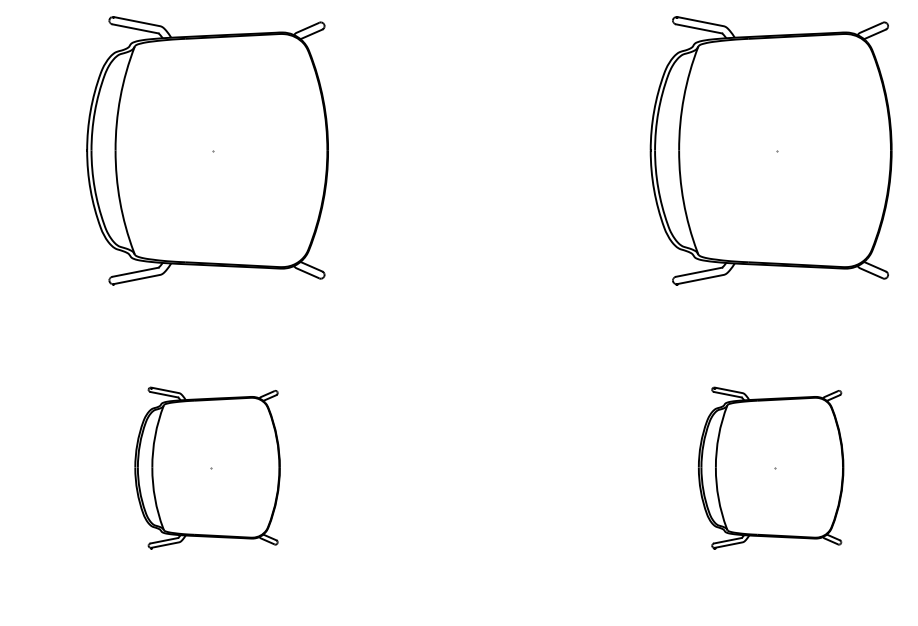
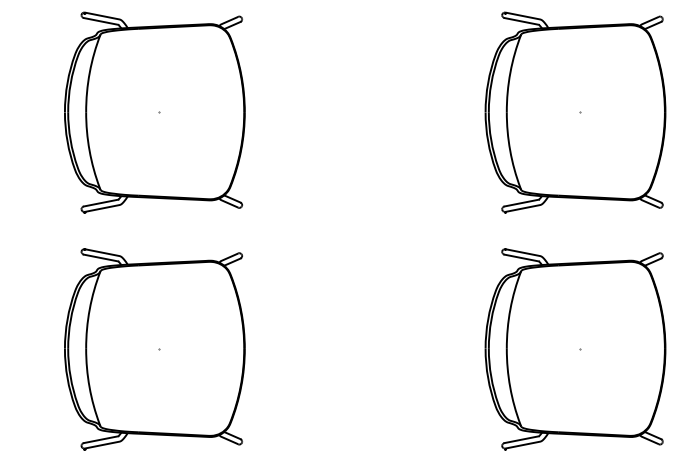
part: (207, 467) -> (154, 348), size x1.67
part: (770, 467) -> (575, 348), size x1.67

